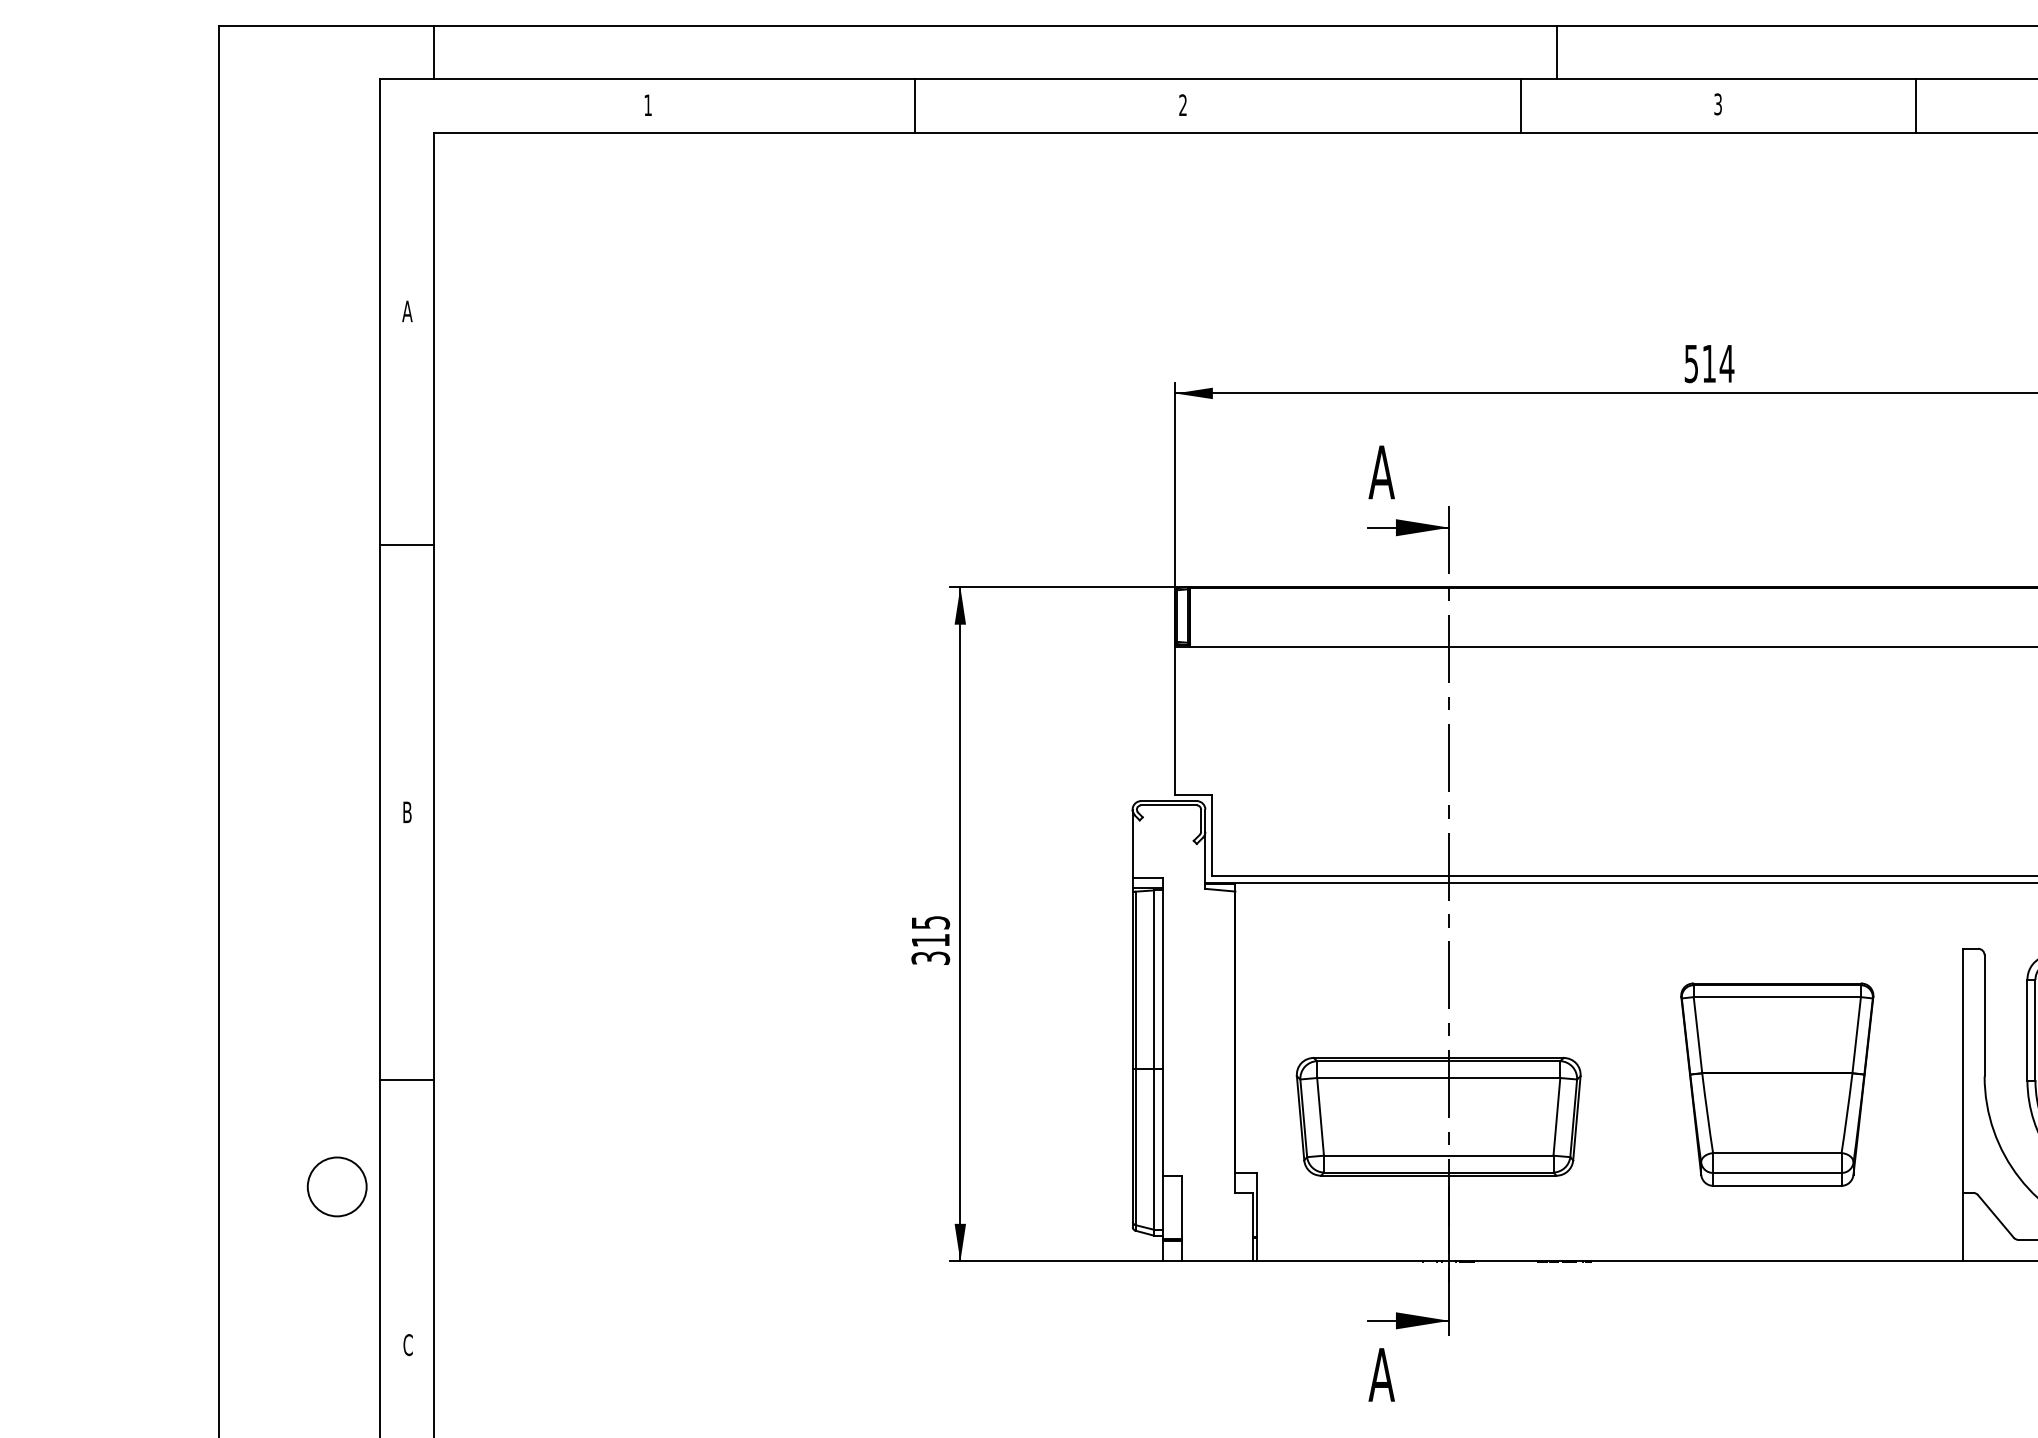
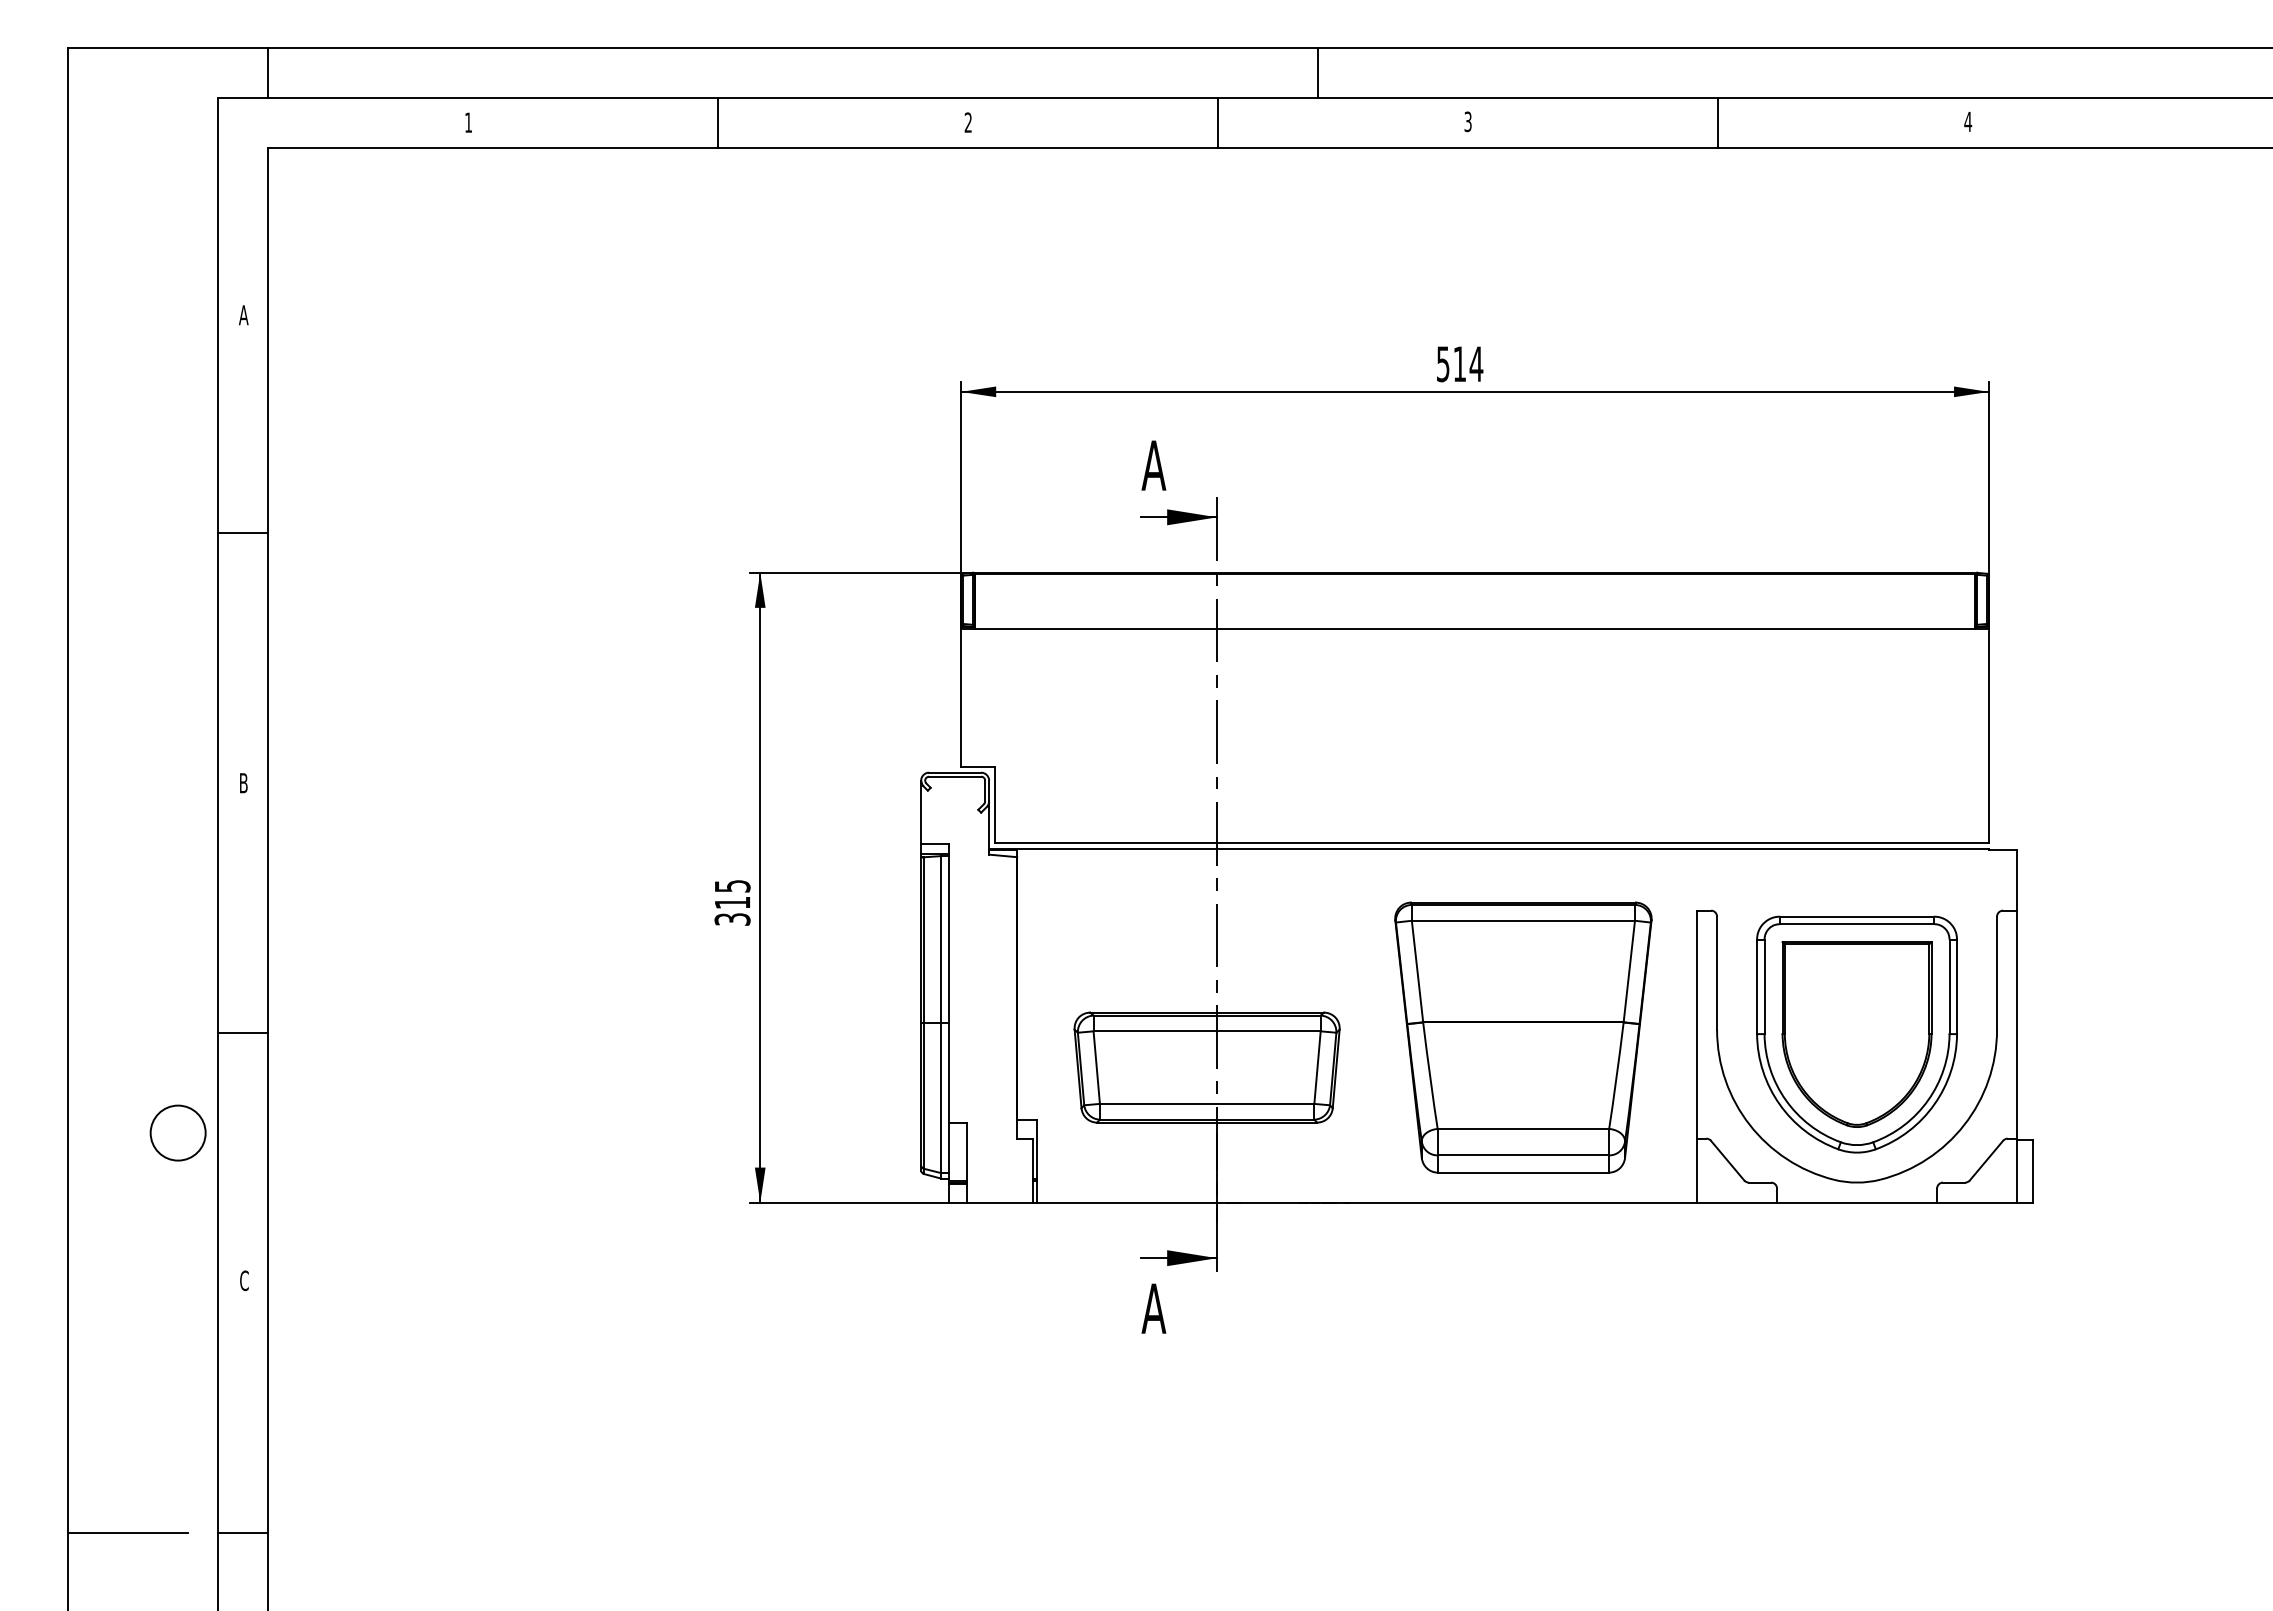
line: (1521, 106) -> (1218, 123), moved
line: (1915, 106) -> (1717, 123), moved
part: (1777, 1084) -> (1523, 1037), size x1.43

